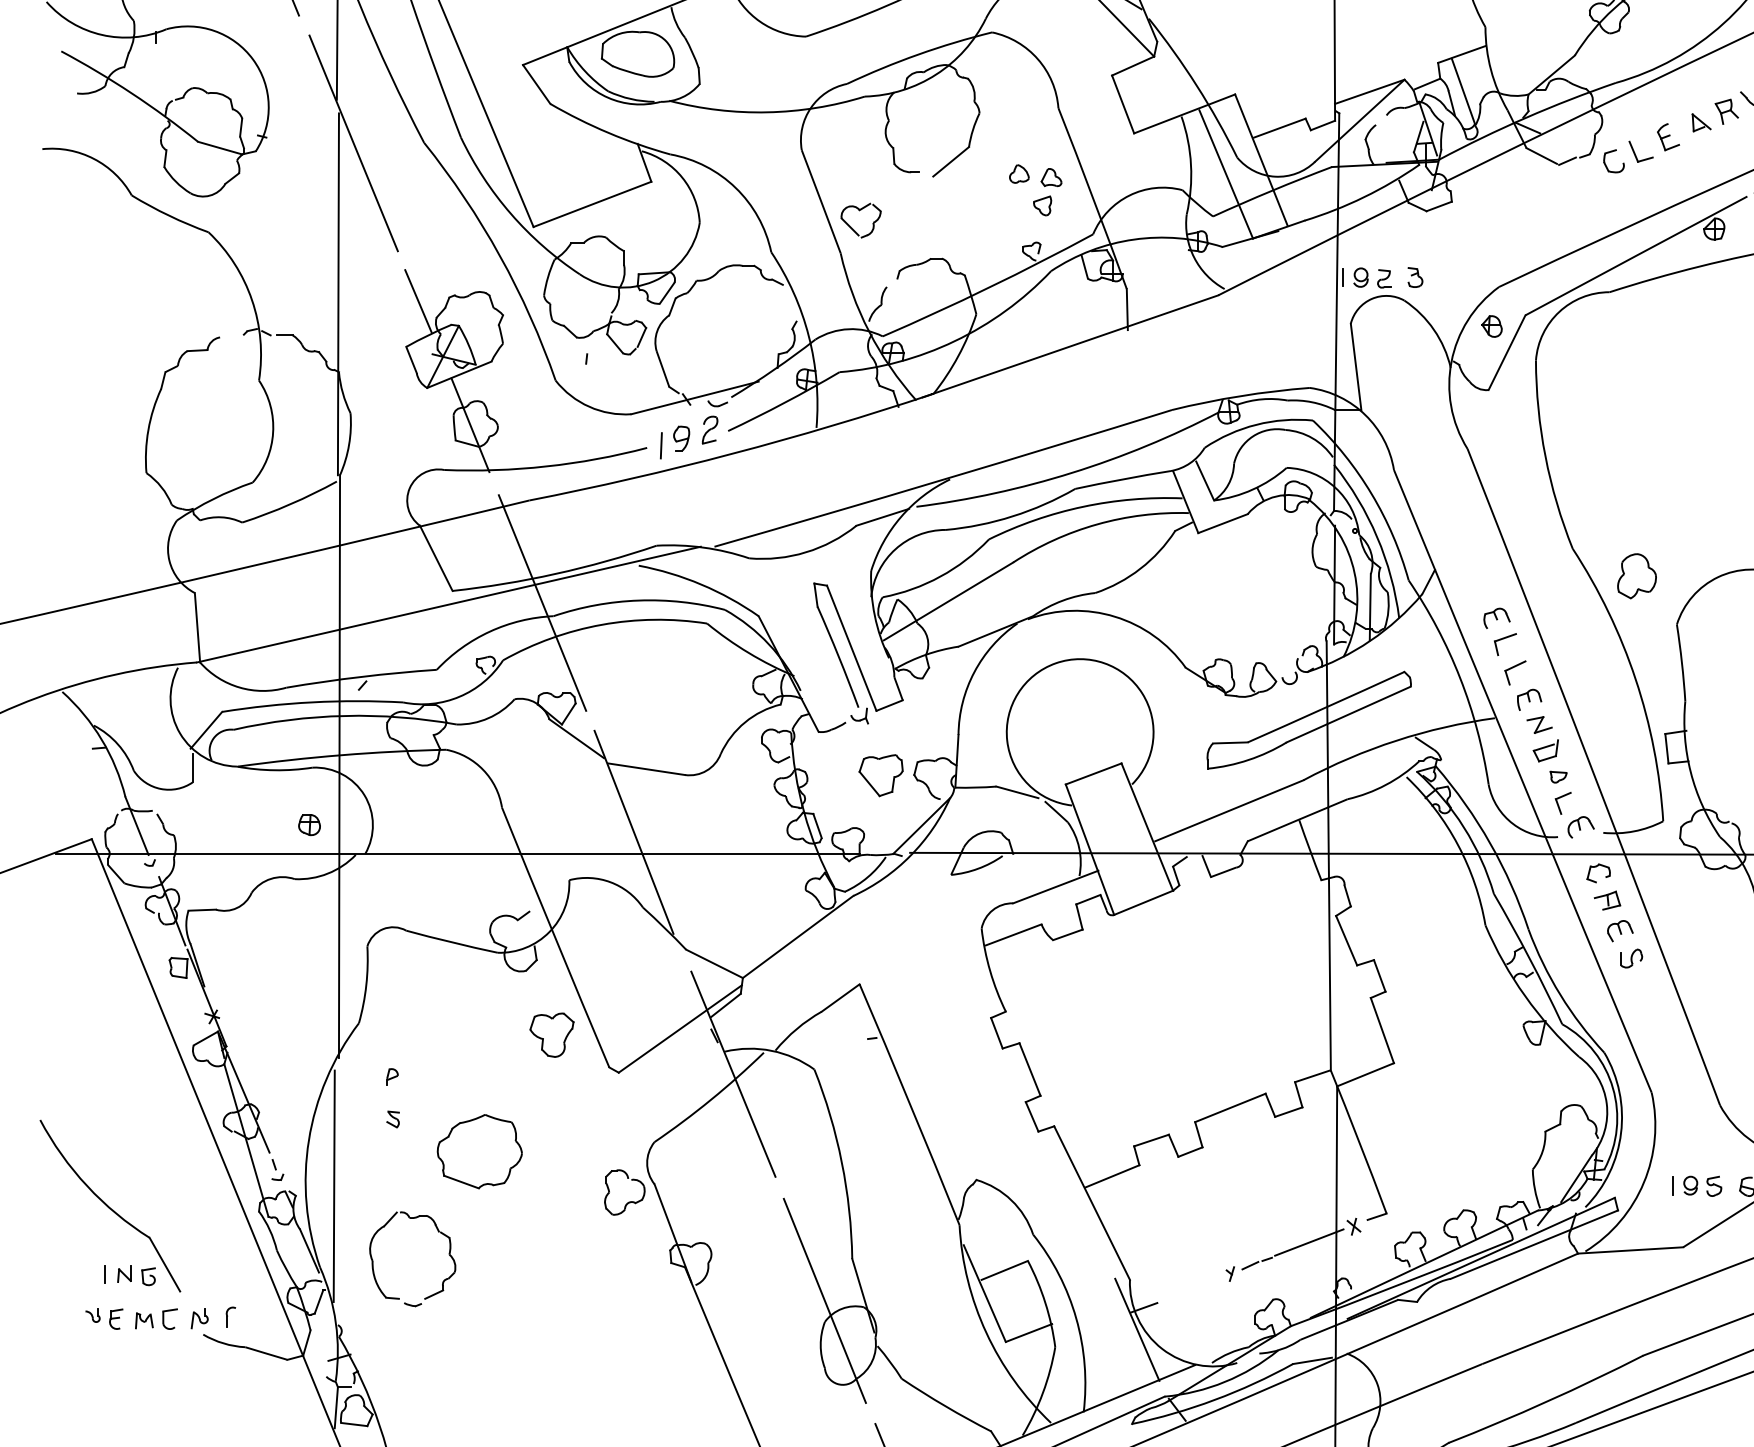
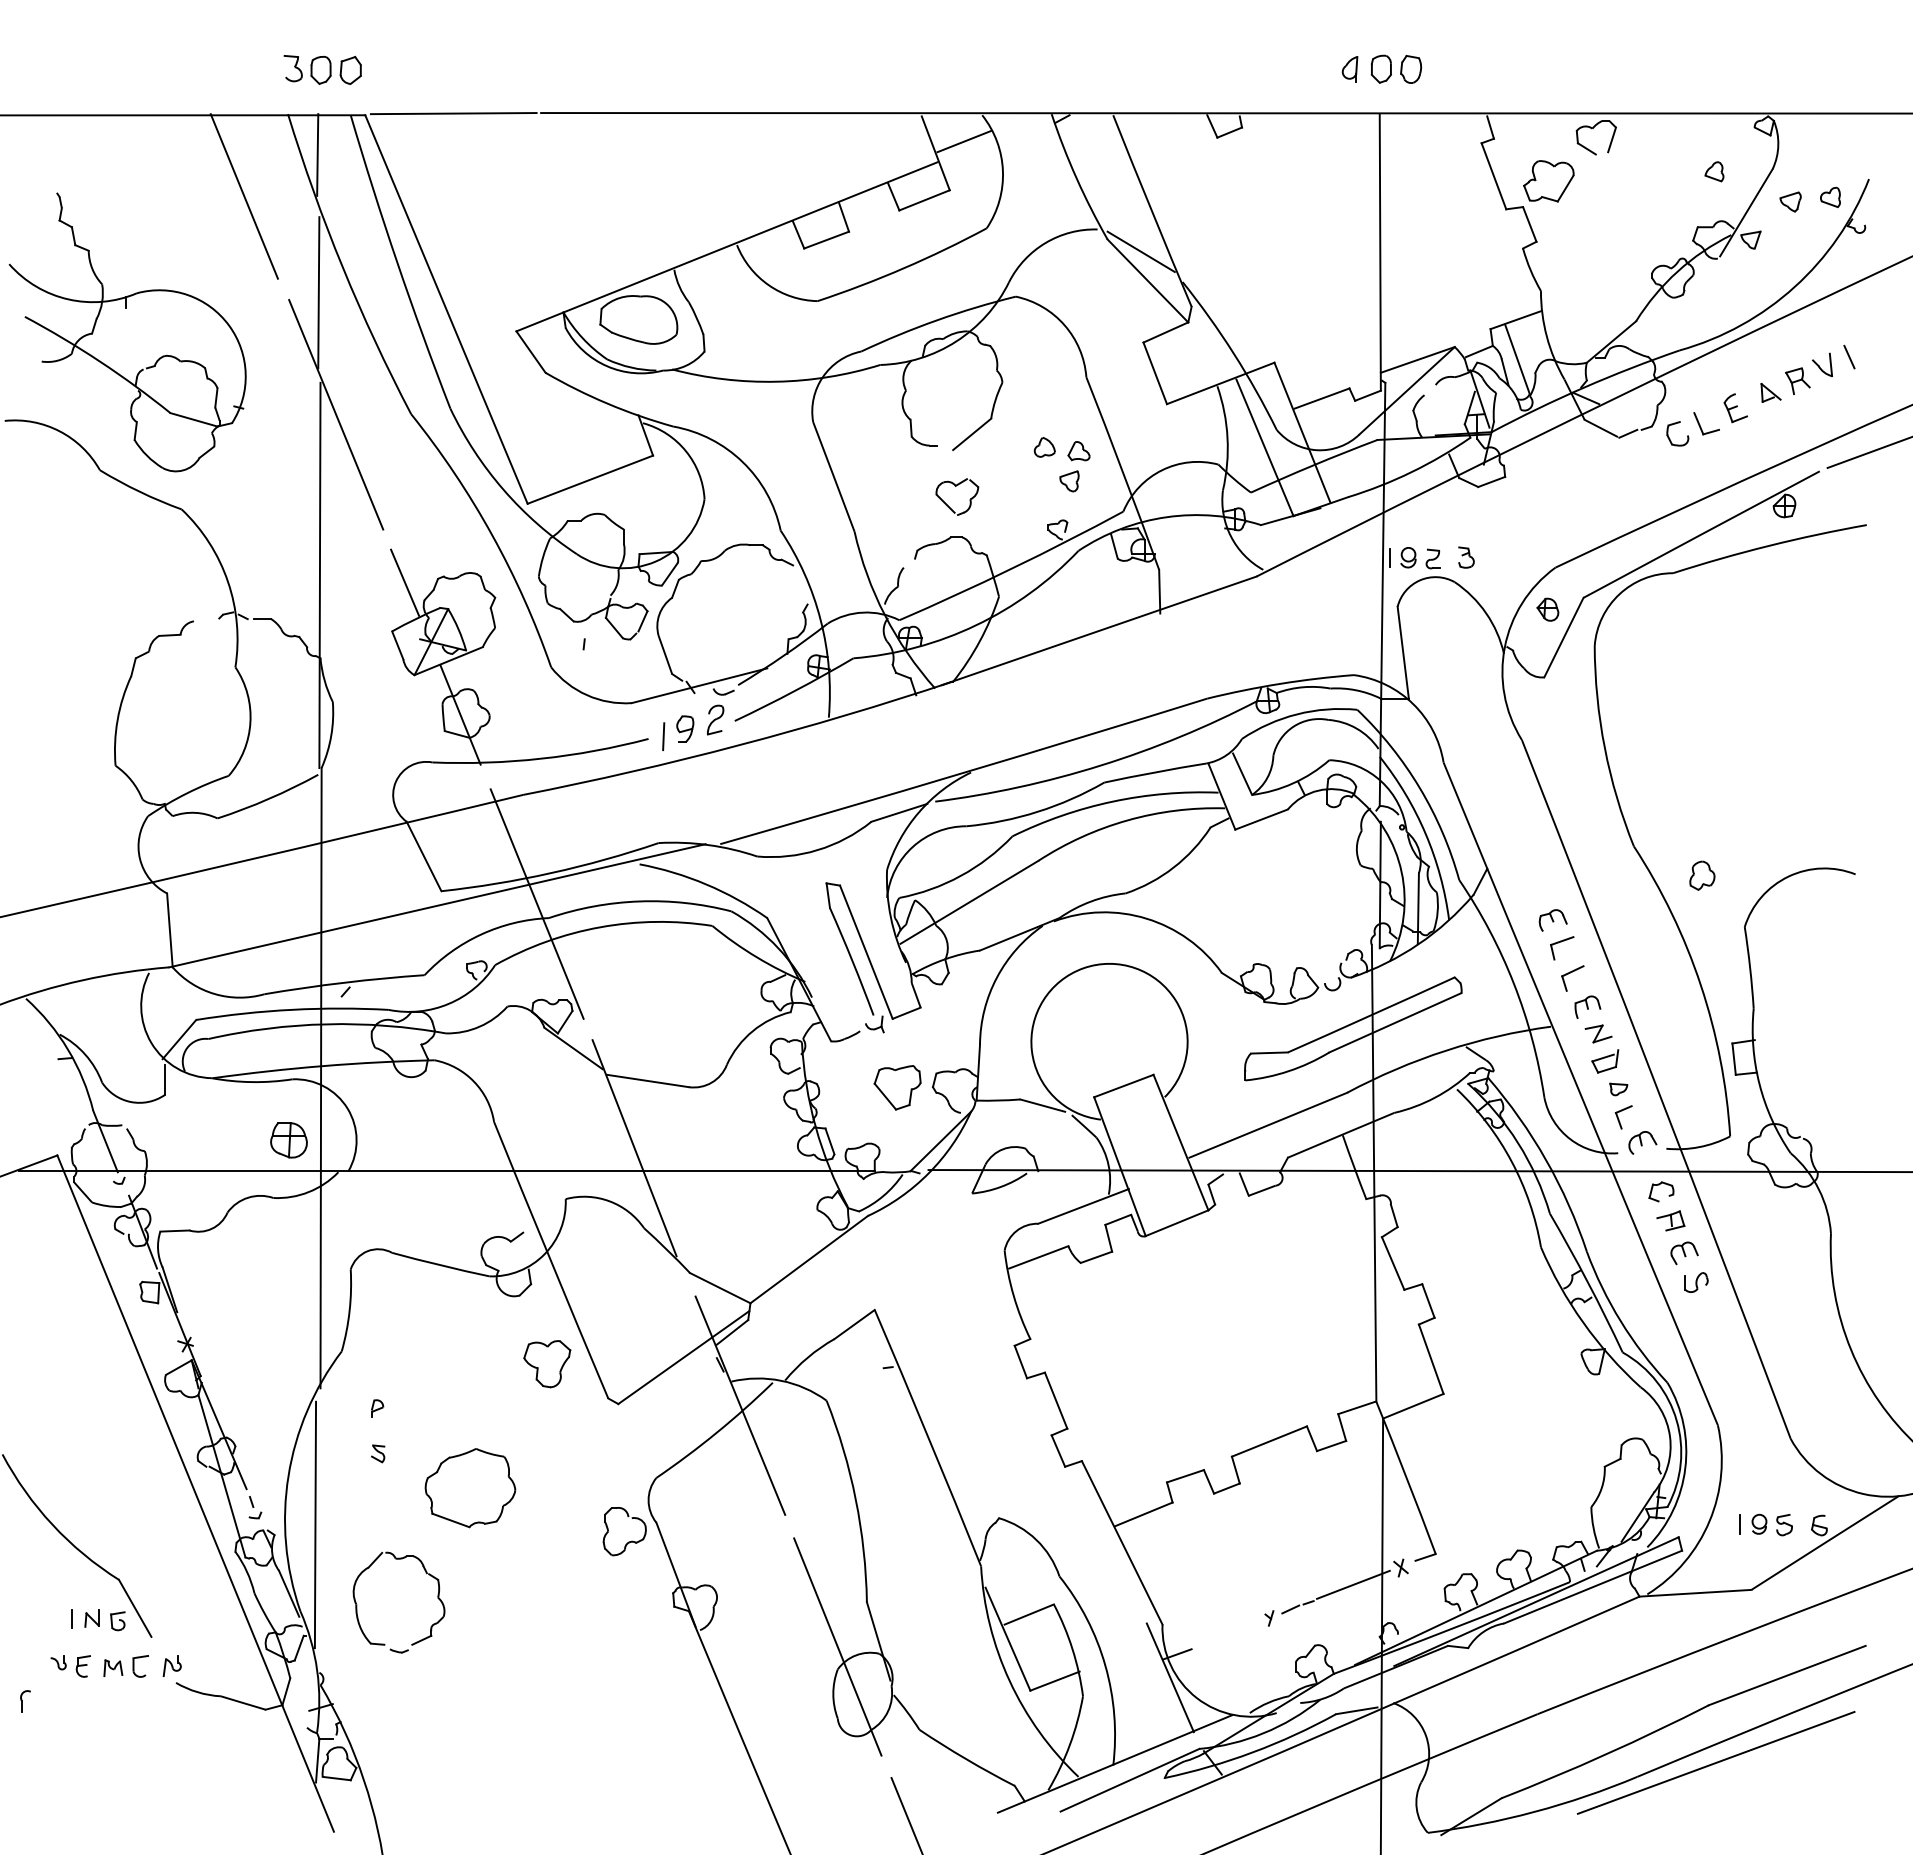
part: (860, 210) -> (956, 486), moved
part: (1637, 576) -> (1702, 875), size x0.6
part: (309, 825) -> (289, 1140), size x1.6
part: (230, 1317) -> (25, 1701), moved

